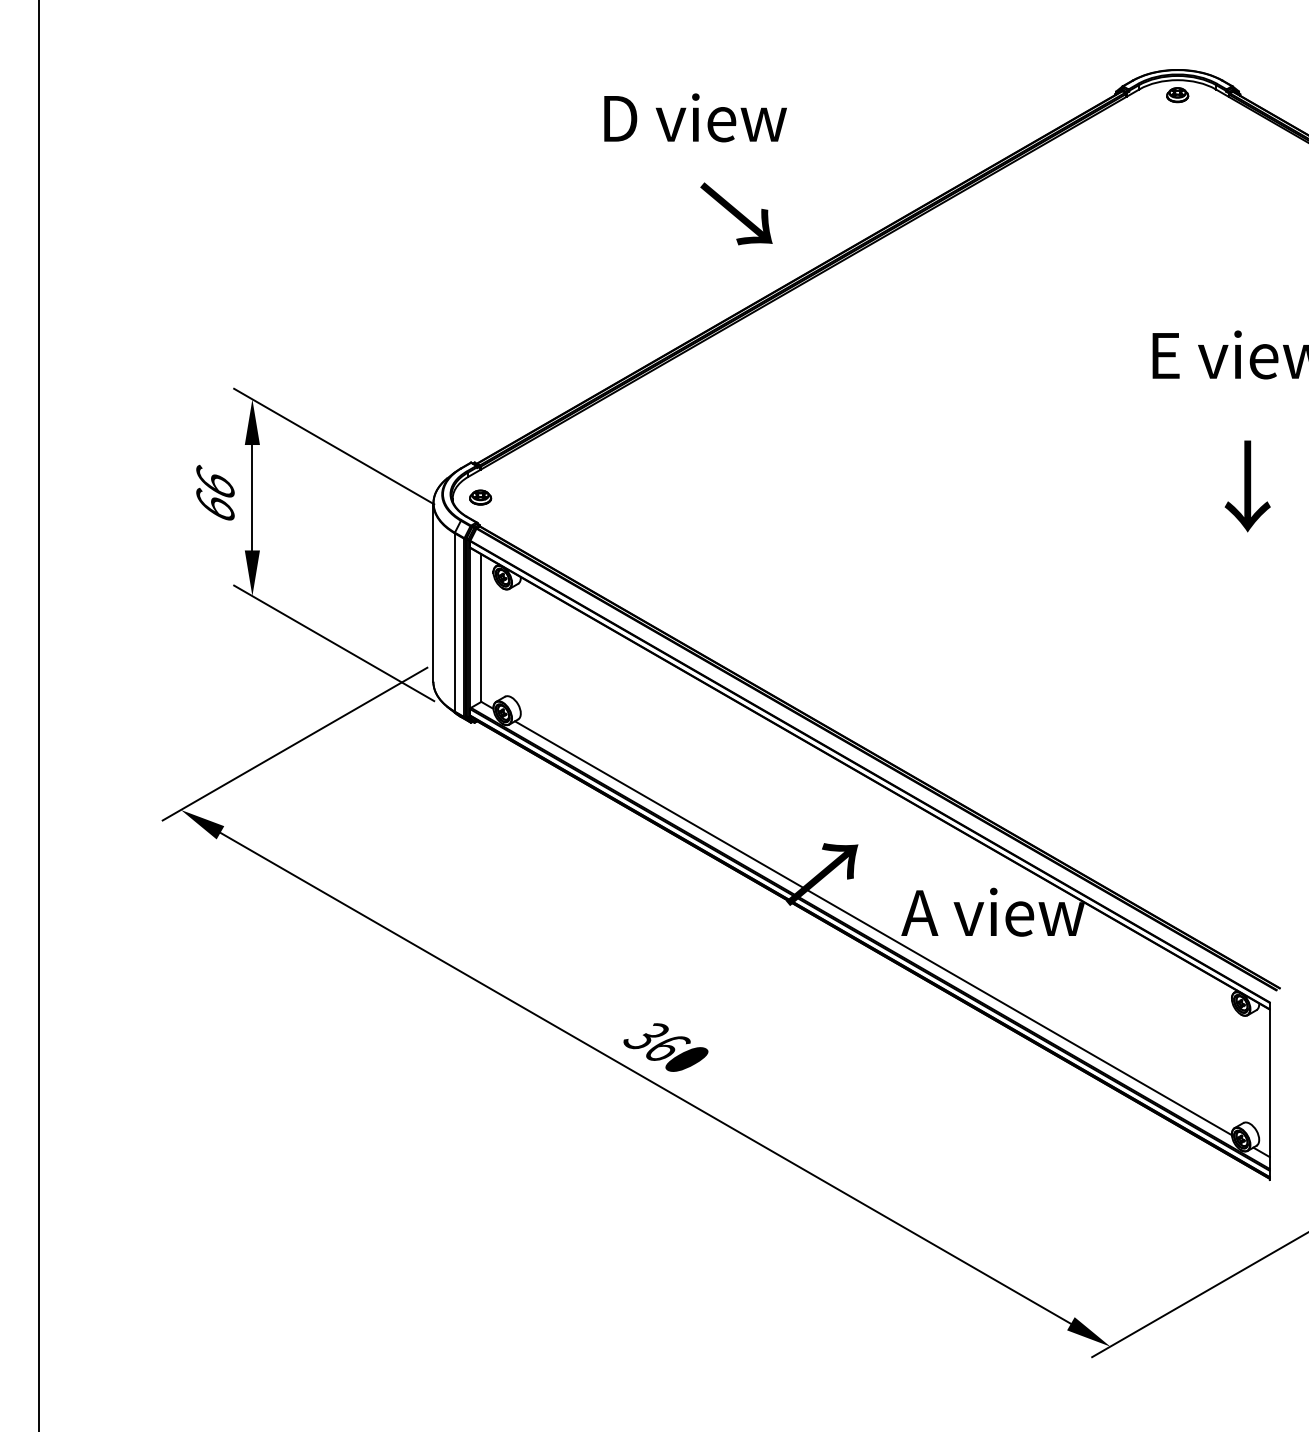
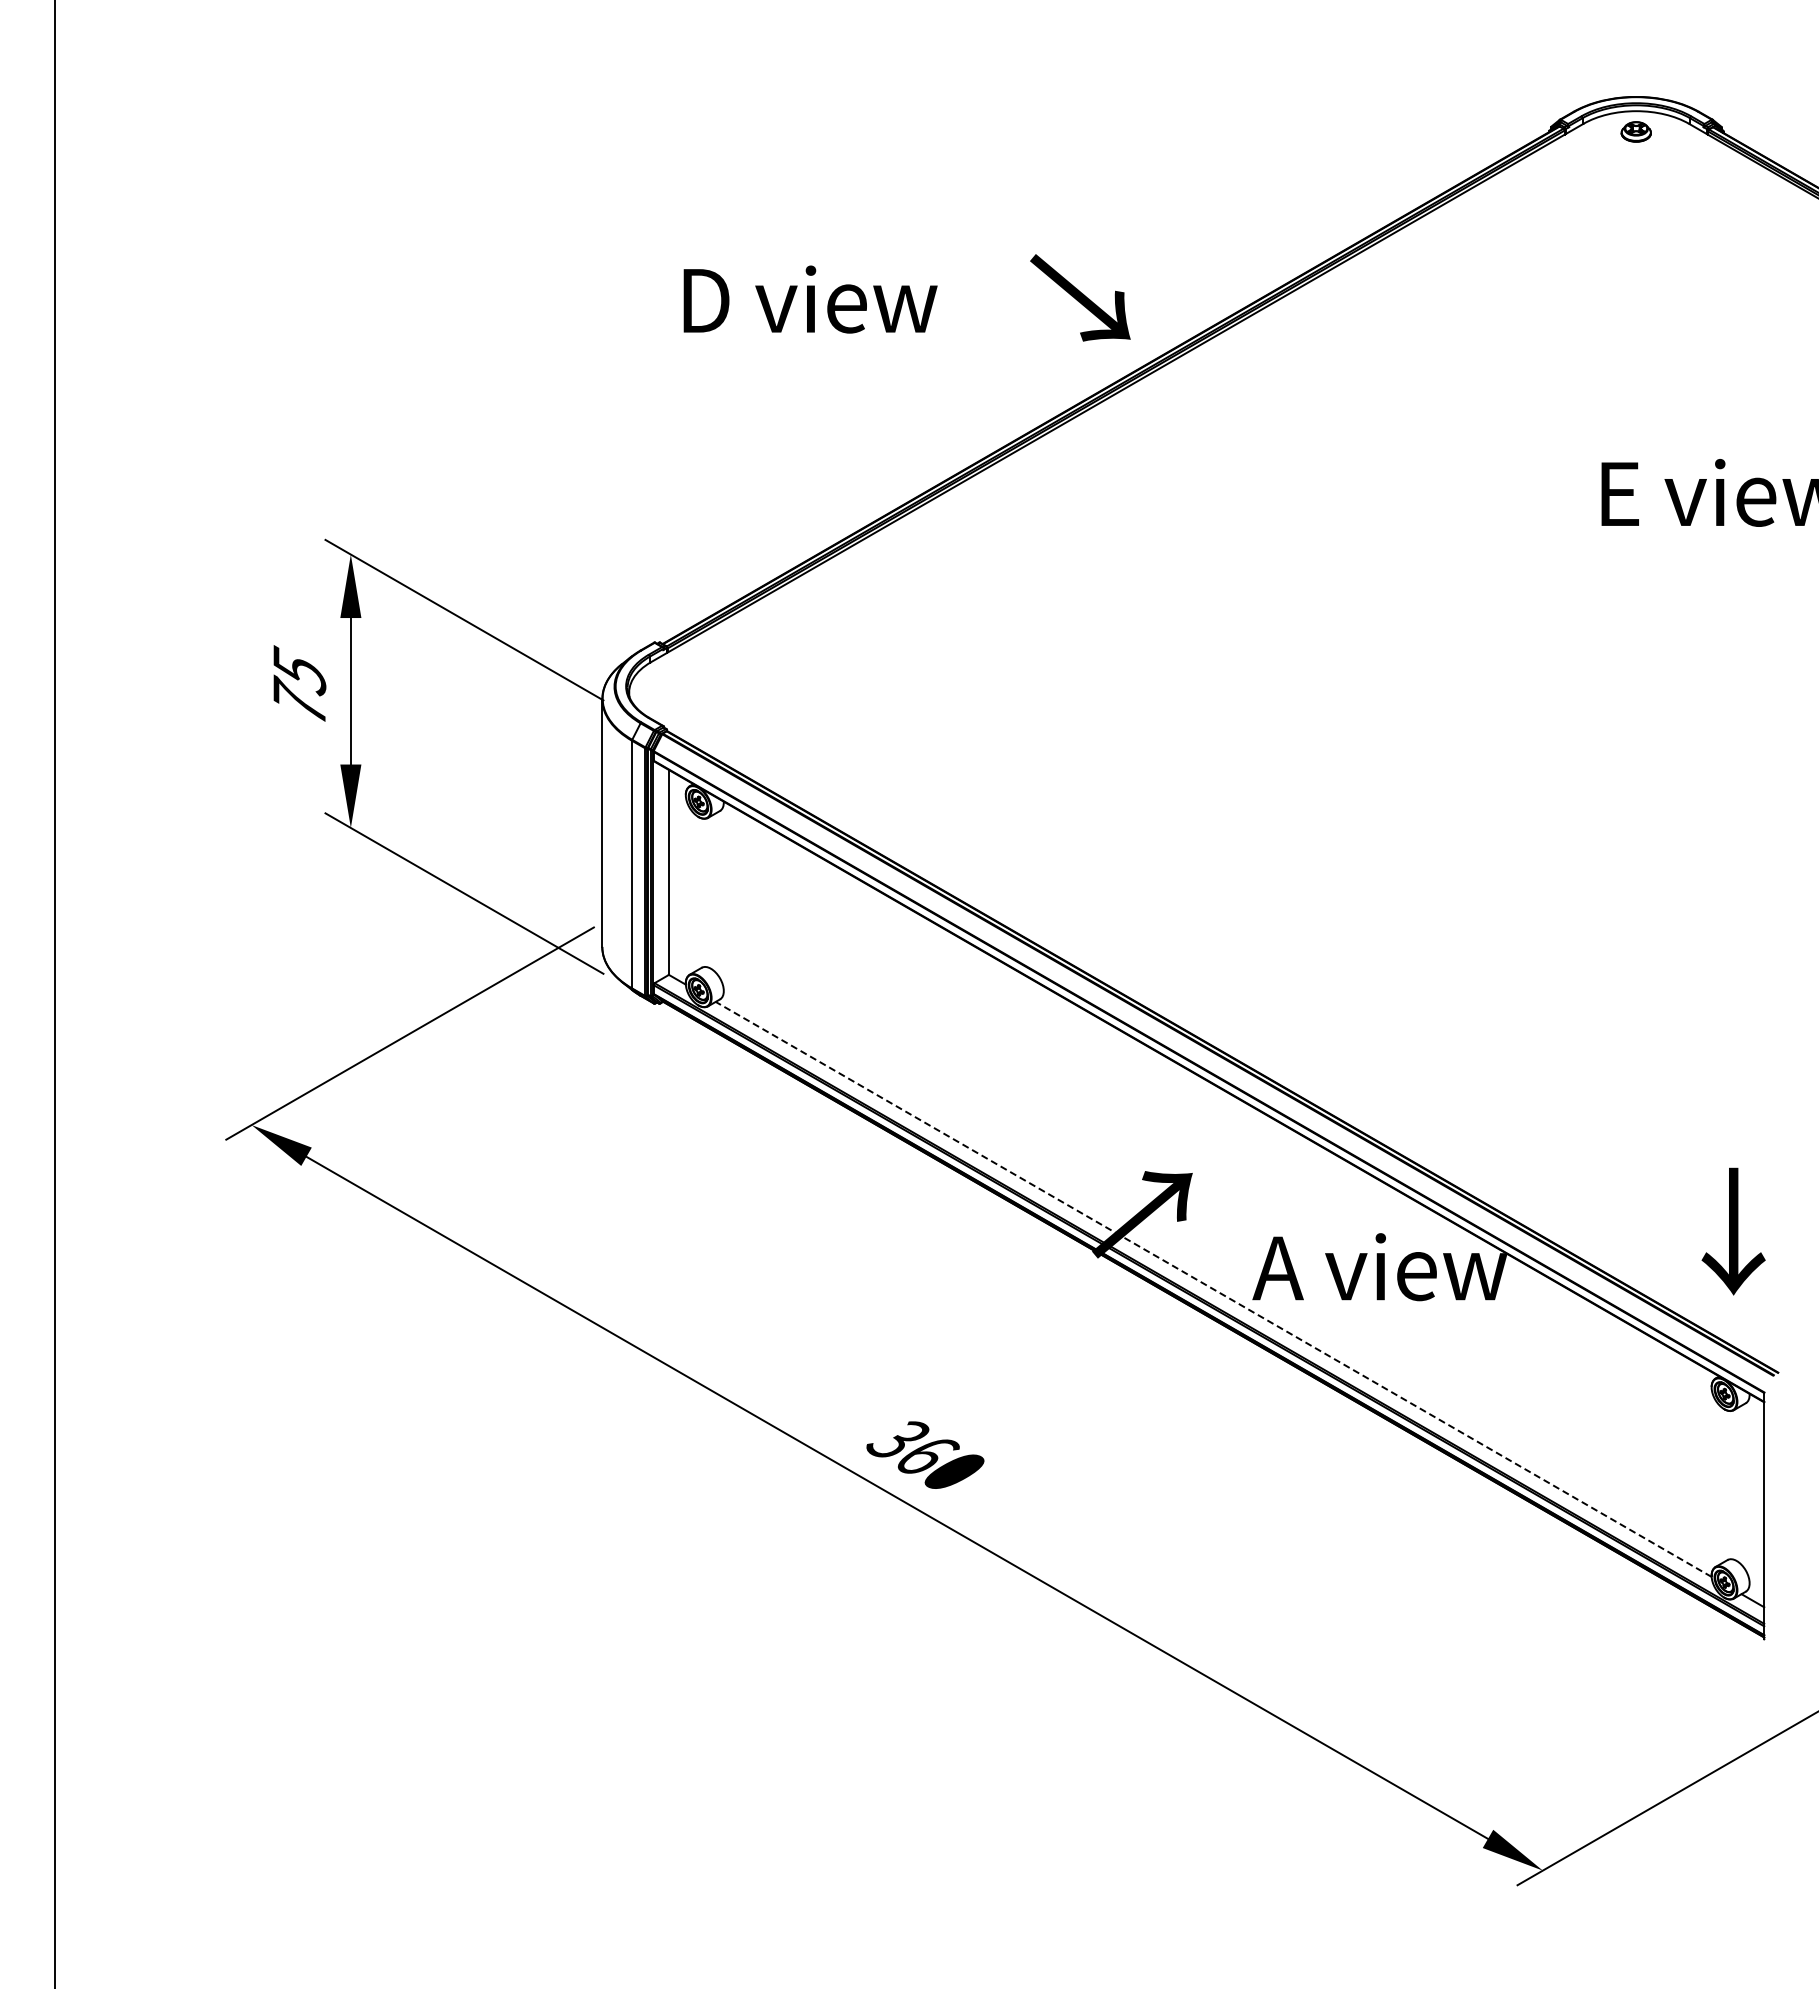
text: (695, 117) -> (810, 299), moved
text: (736, 213) -> (1080, 297), moved
text: (1247, 486) -> (1733, 1231), moved
text: (215, 492) -> (299, 683), 66 -> 75
part: (480, 497) -> (667, 690), removed
line: (873, 928) -> (1213, 1289), solid -> dashed

